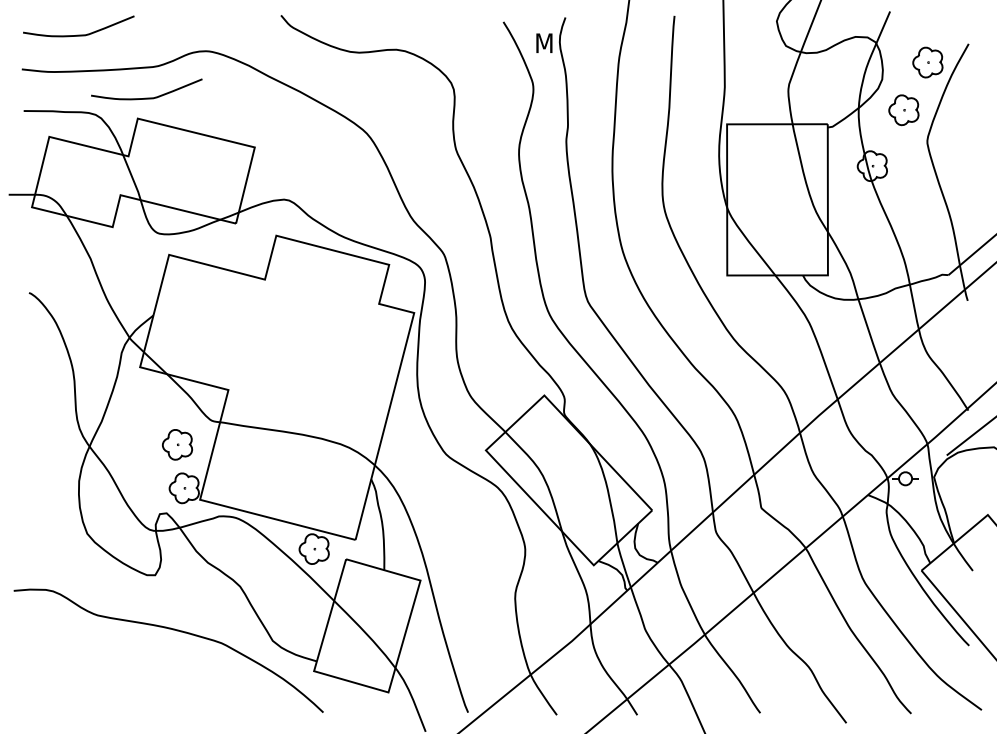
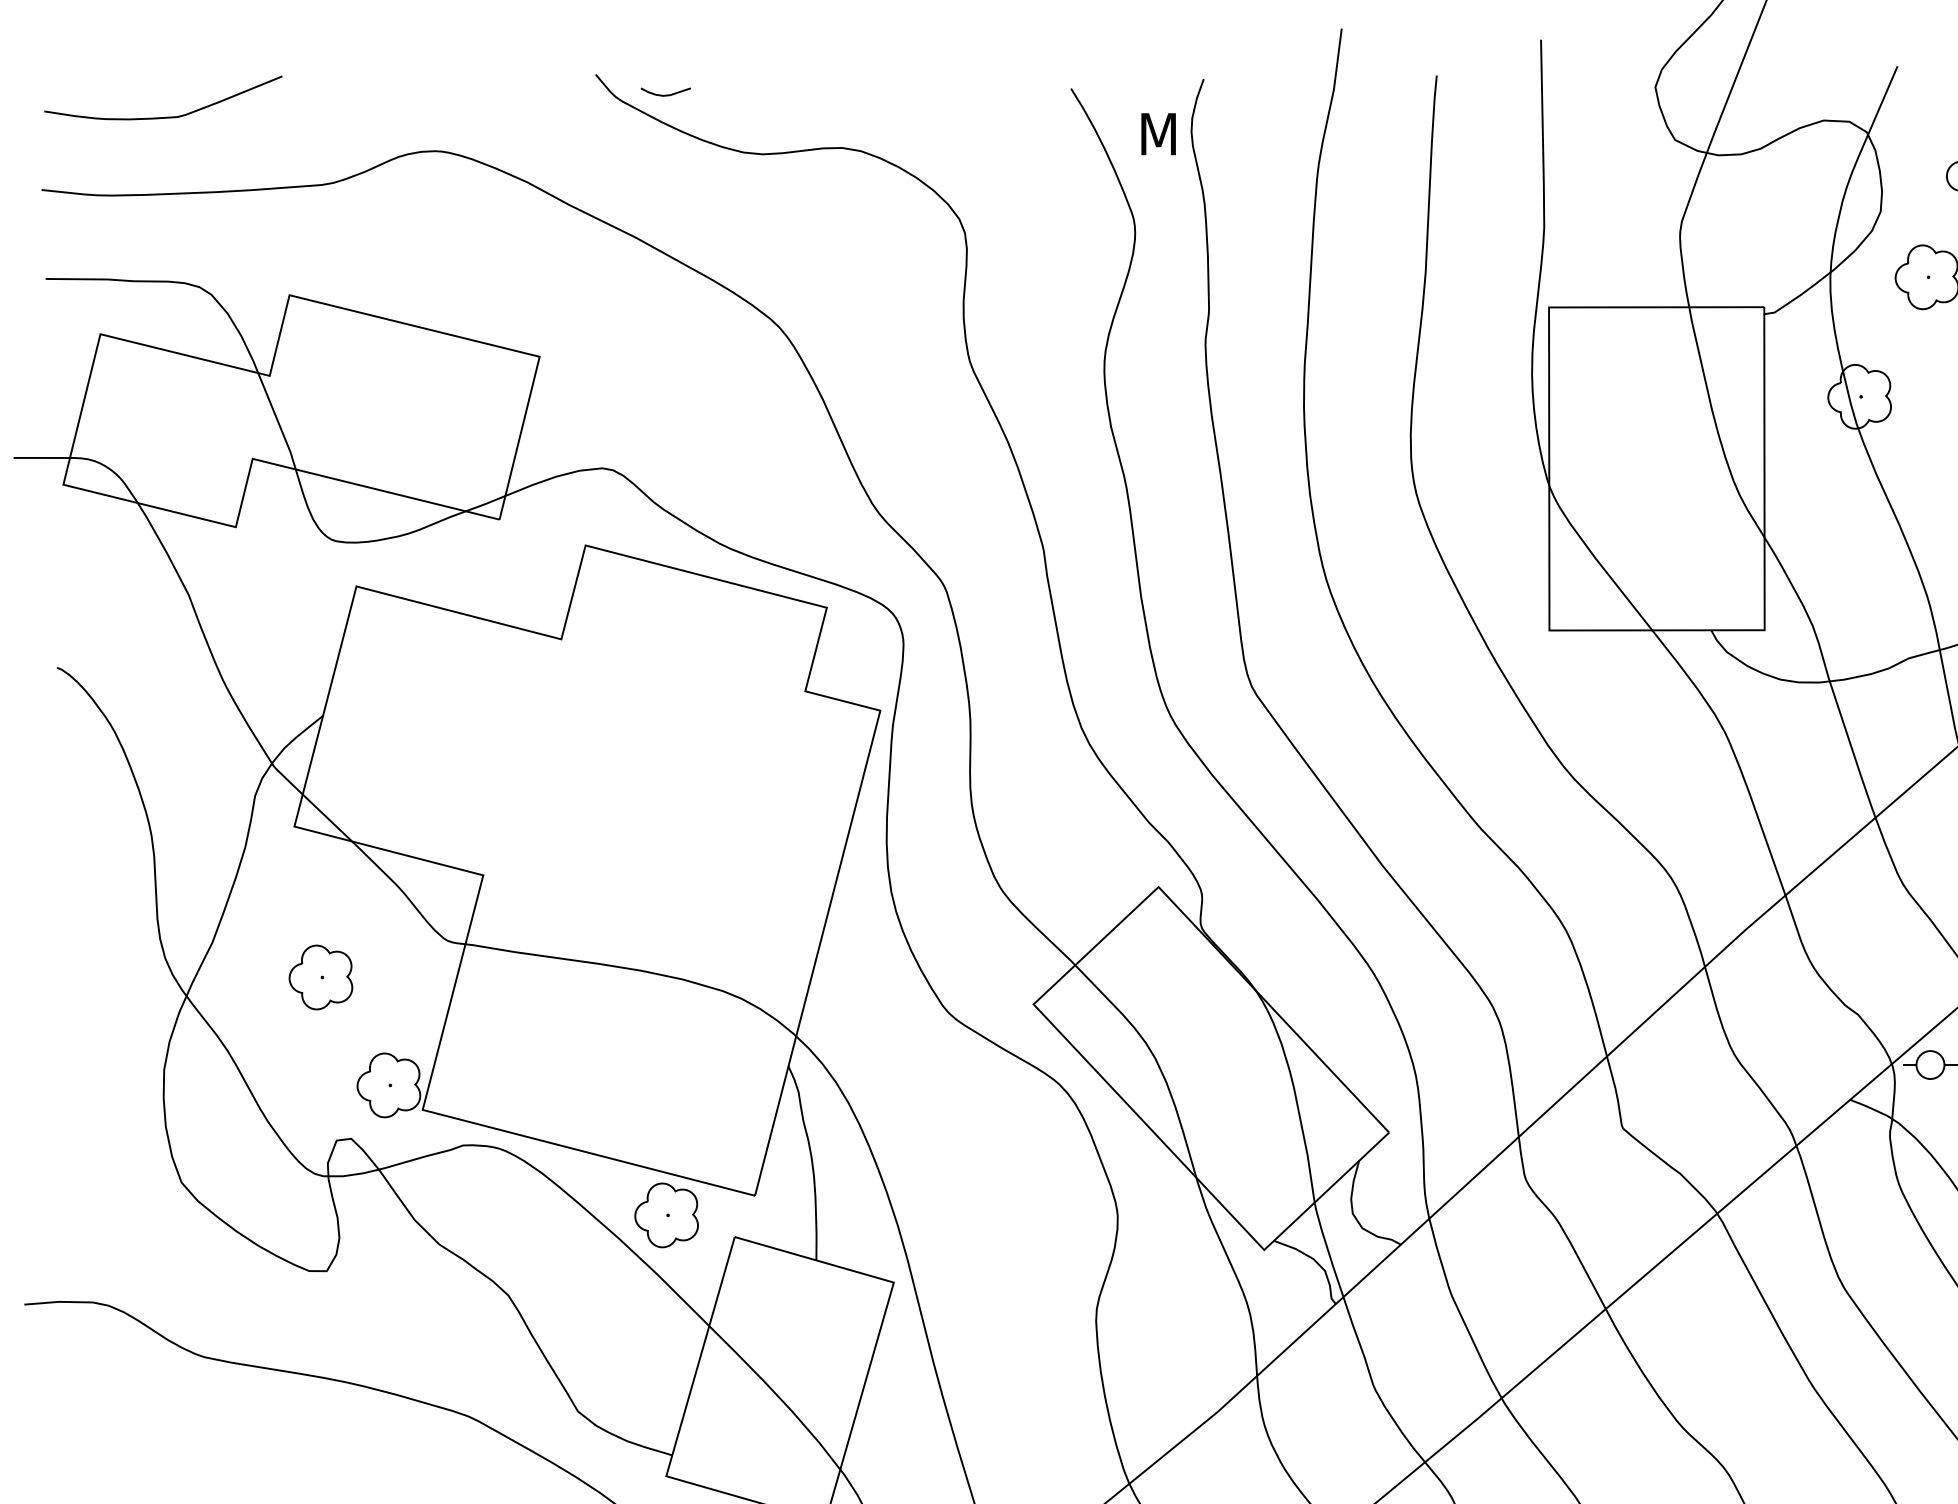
curve: (313, 24) -> (665, 94), added
curve: (146, 97) -> (308, 250), removed
part: (177, 444) -> (320, 976), moved

